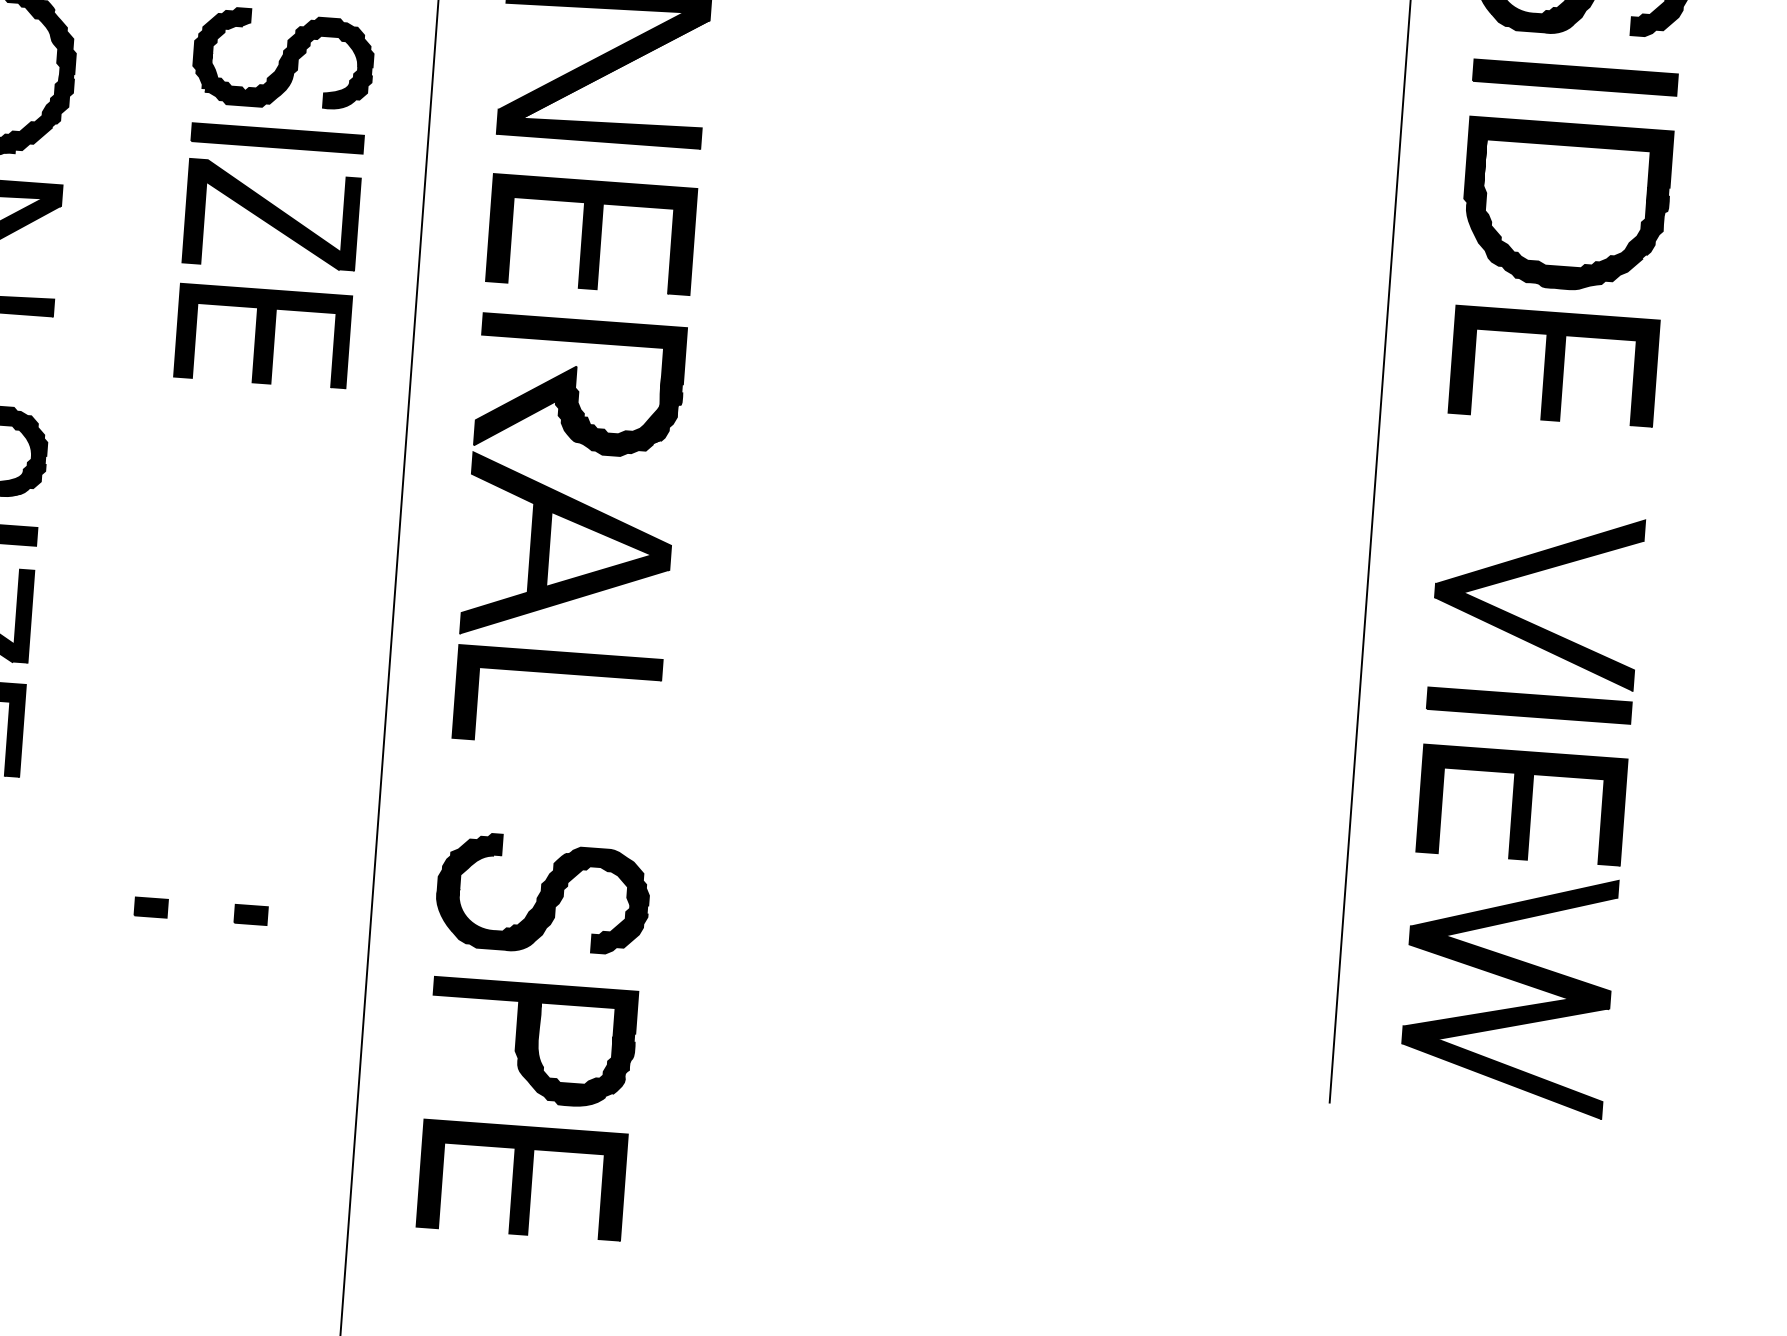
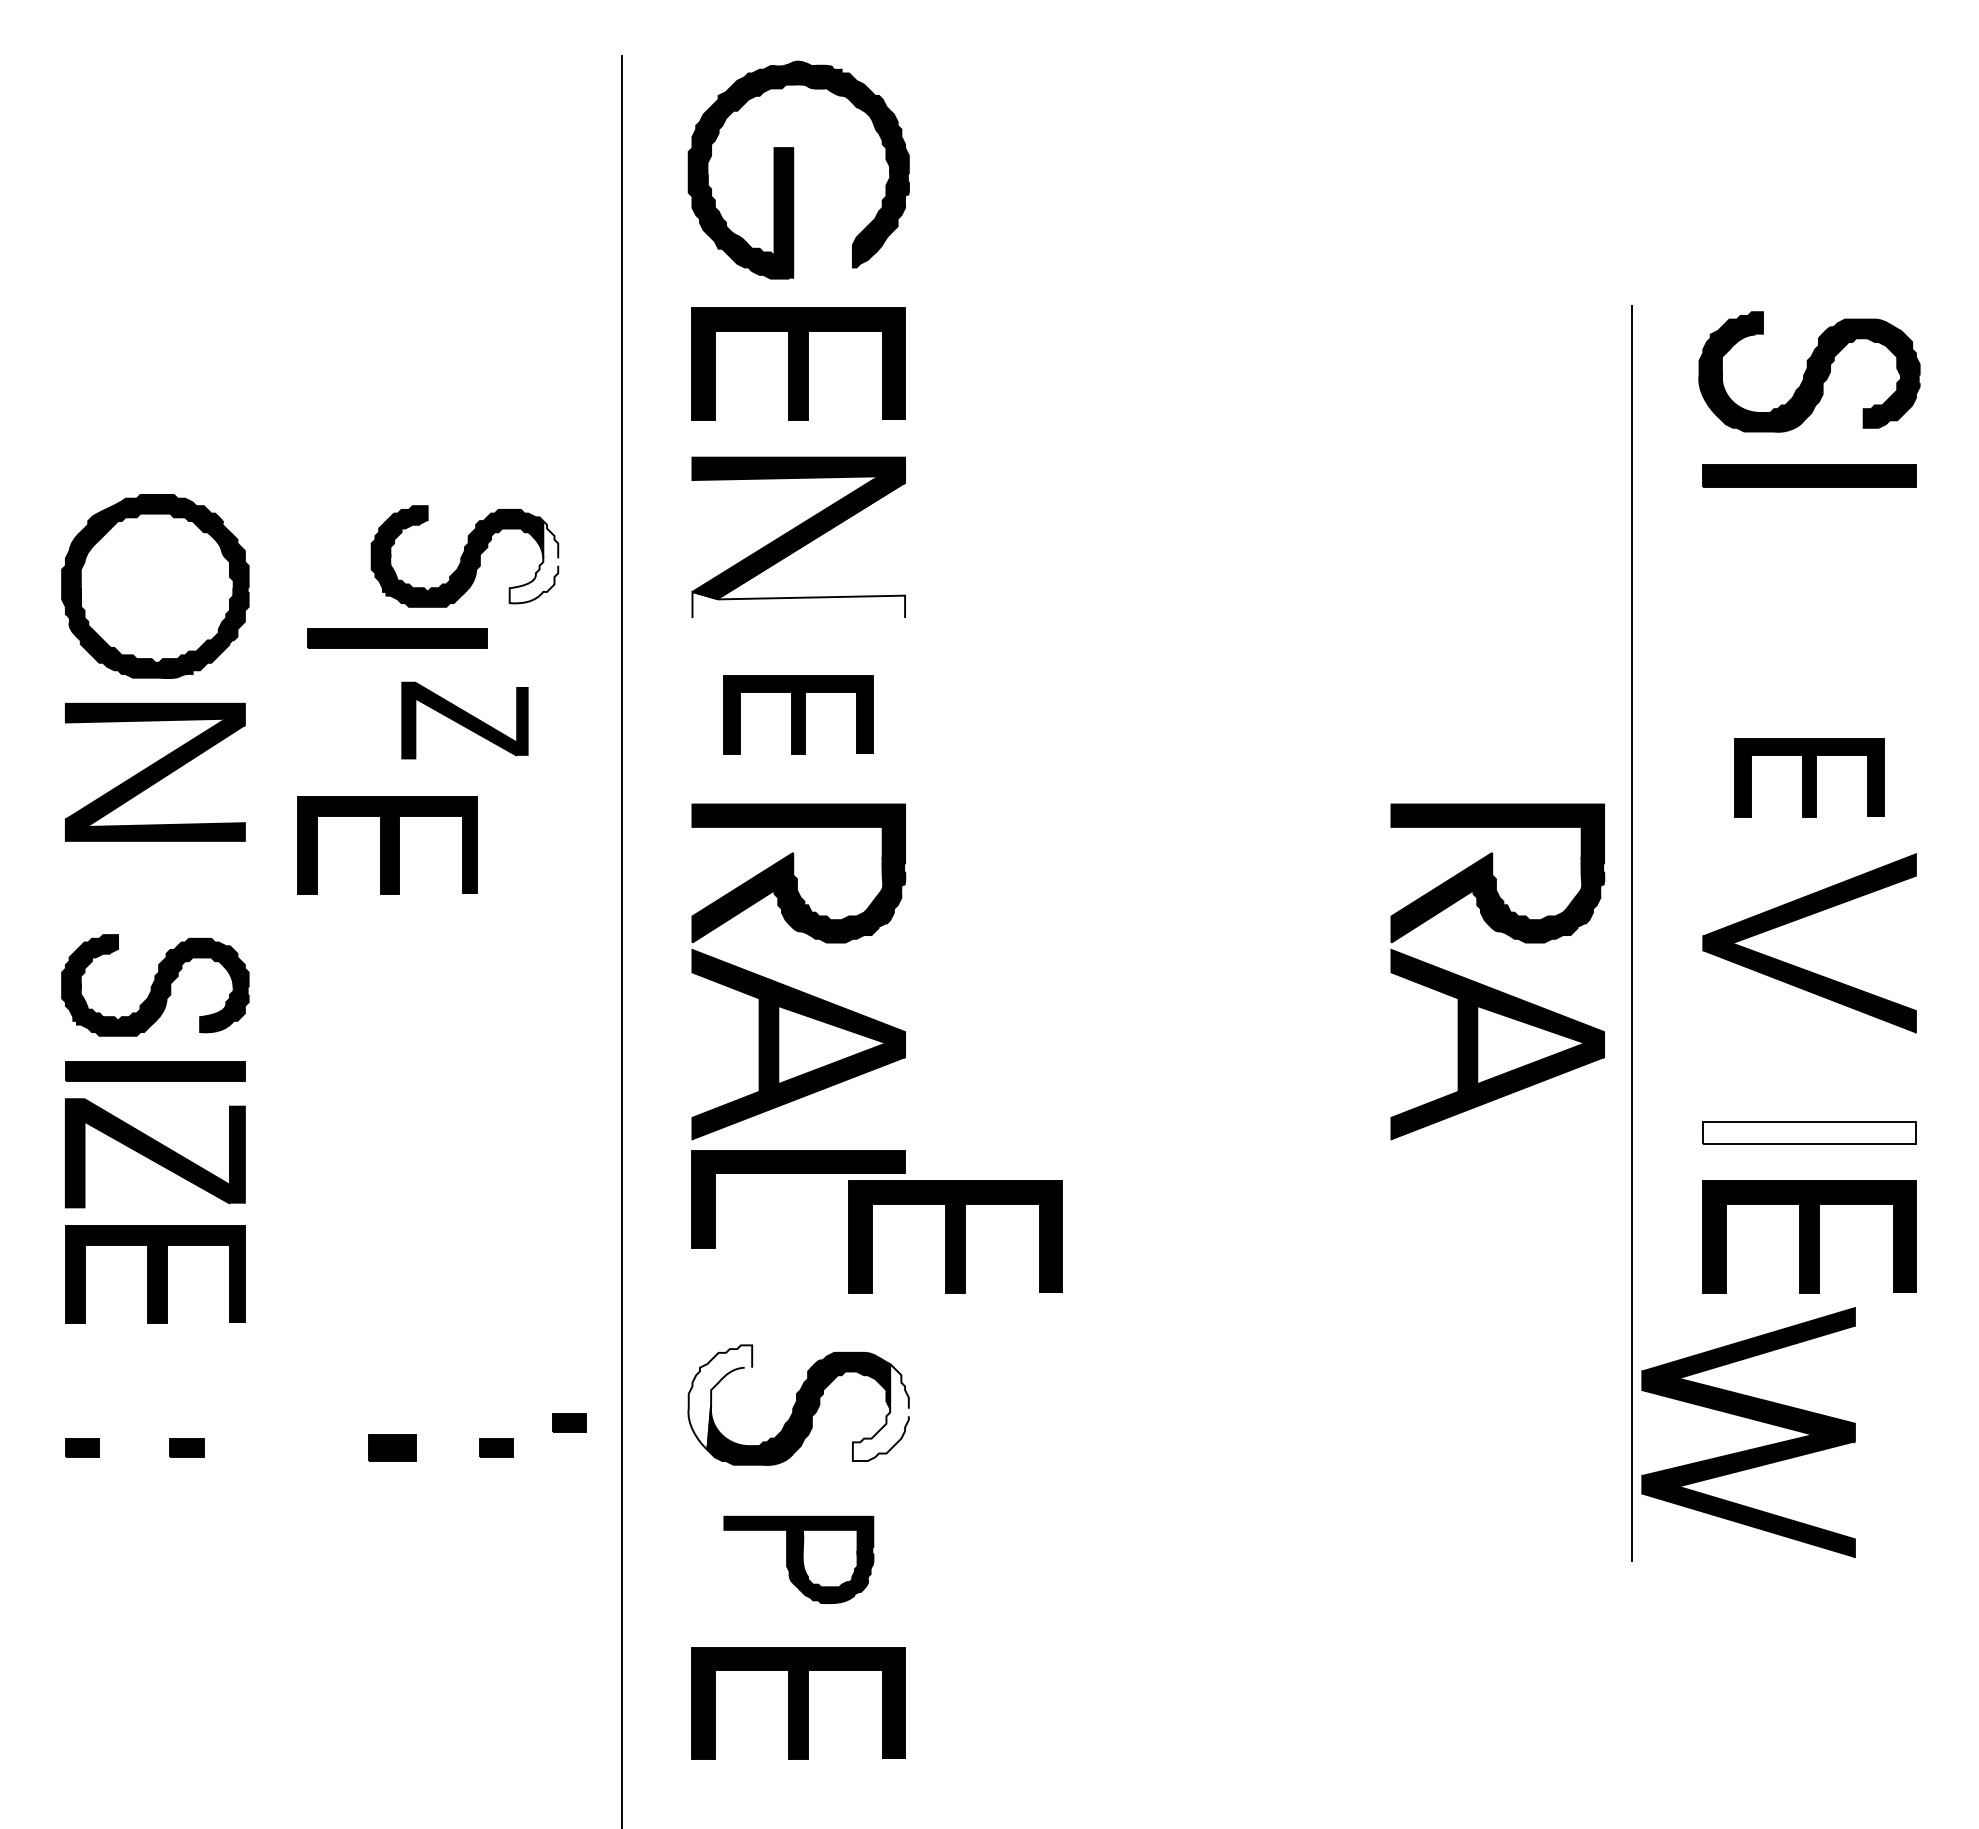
fill: (348, 70) -> (533, 562), removed
fill: (599, 129) -> (798, 604), removed
part: (277, 138) -> (397, 638), moved
part: (1565, 206) -> (1809, 610), removed
part: (271, 216) -> (464, 720), size x0.7
part: (591, 234) -> (798, 714), size x0.7
part: (262, 336) -> (387, 845), moved
part: (1554, 365) -> (1809, 777), size x0.7
part: (1233, 543) -> (1489, 986), added
part: (1524, 619) -> (1798, 966), moved
fill: (1529, 705) -> (1809, 1132), removed
part: (704, 744) -> (955, 1236), added
fill: (468, 882) -> (720, 1397), removed
part: (322, 895) -> (569, 1422), added
part: (150, 907) -> (391, 1447), size x1.4
fill: (620, 908) -> (880, 1412), removed
part: (1513, 981) -> (1753, 1420), moved
part: (532, 1042) -> (798, 1559), size x0.7

